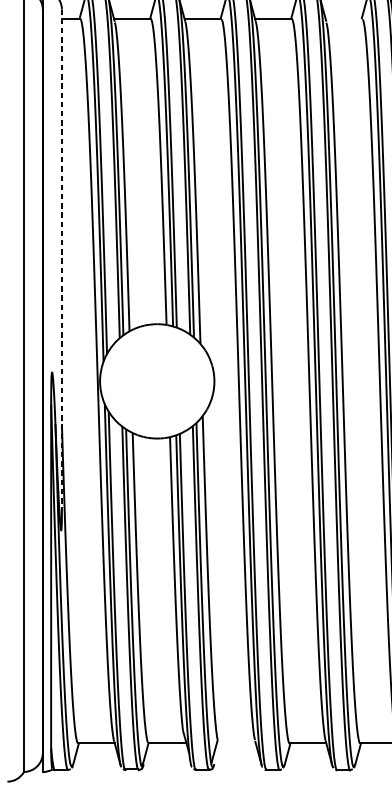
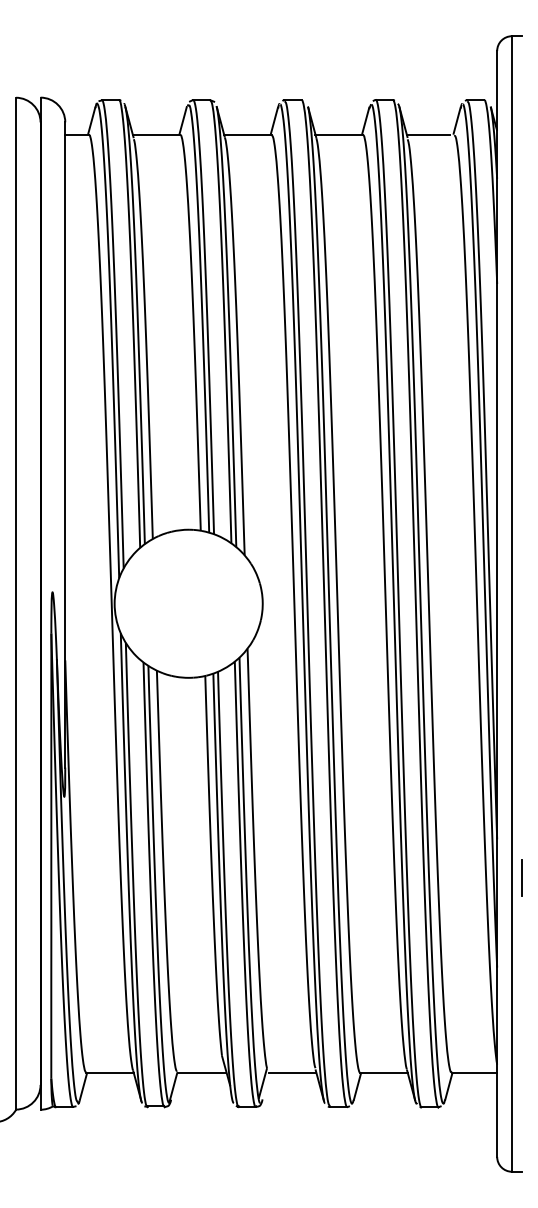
line: (342, 18) -> (428, 134), added
line: (62, 258) -> (65, 444), dashed -> solid
line: (237, 743) -> (292, 1072), added

